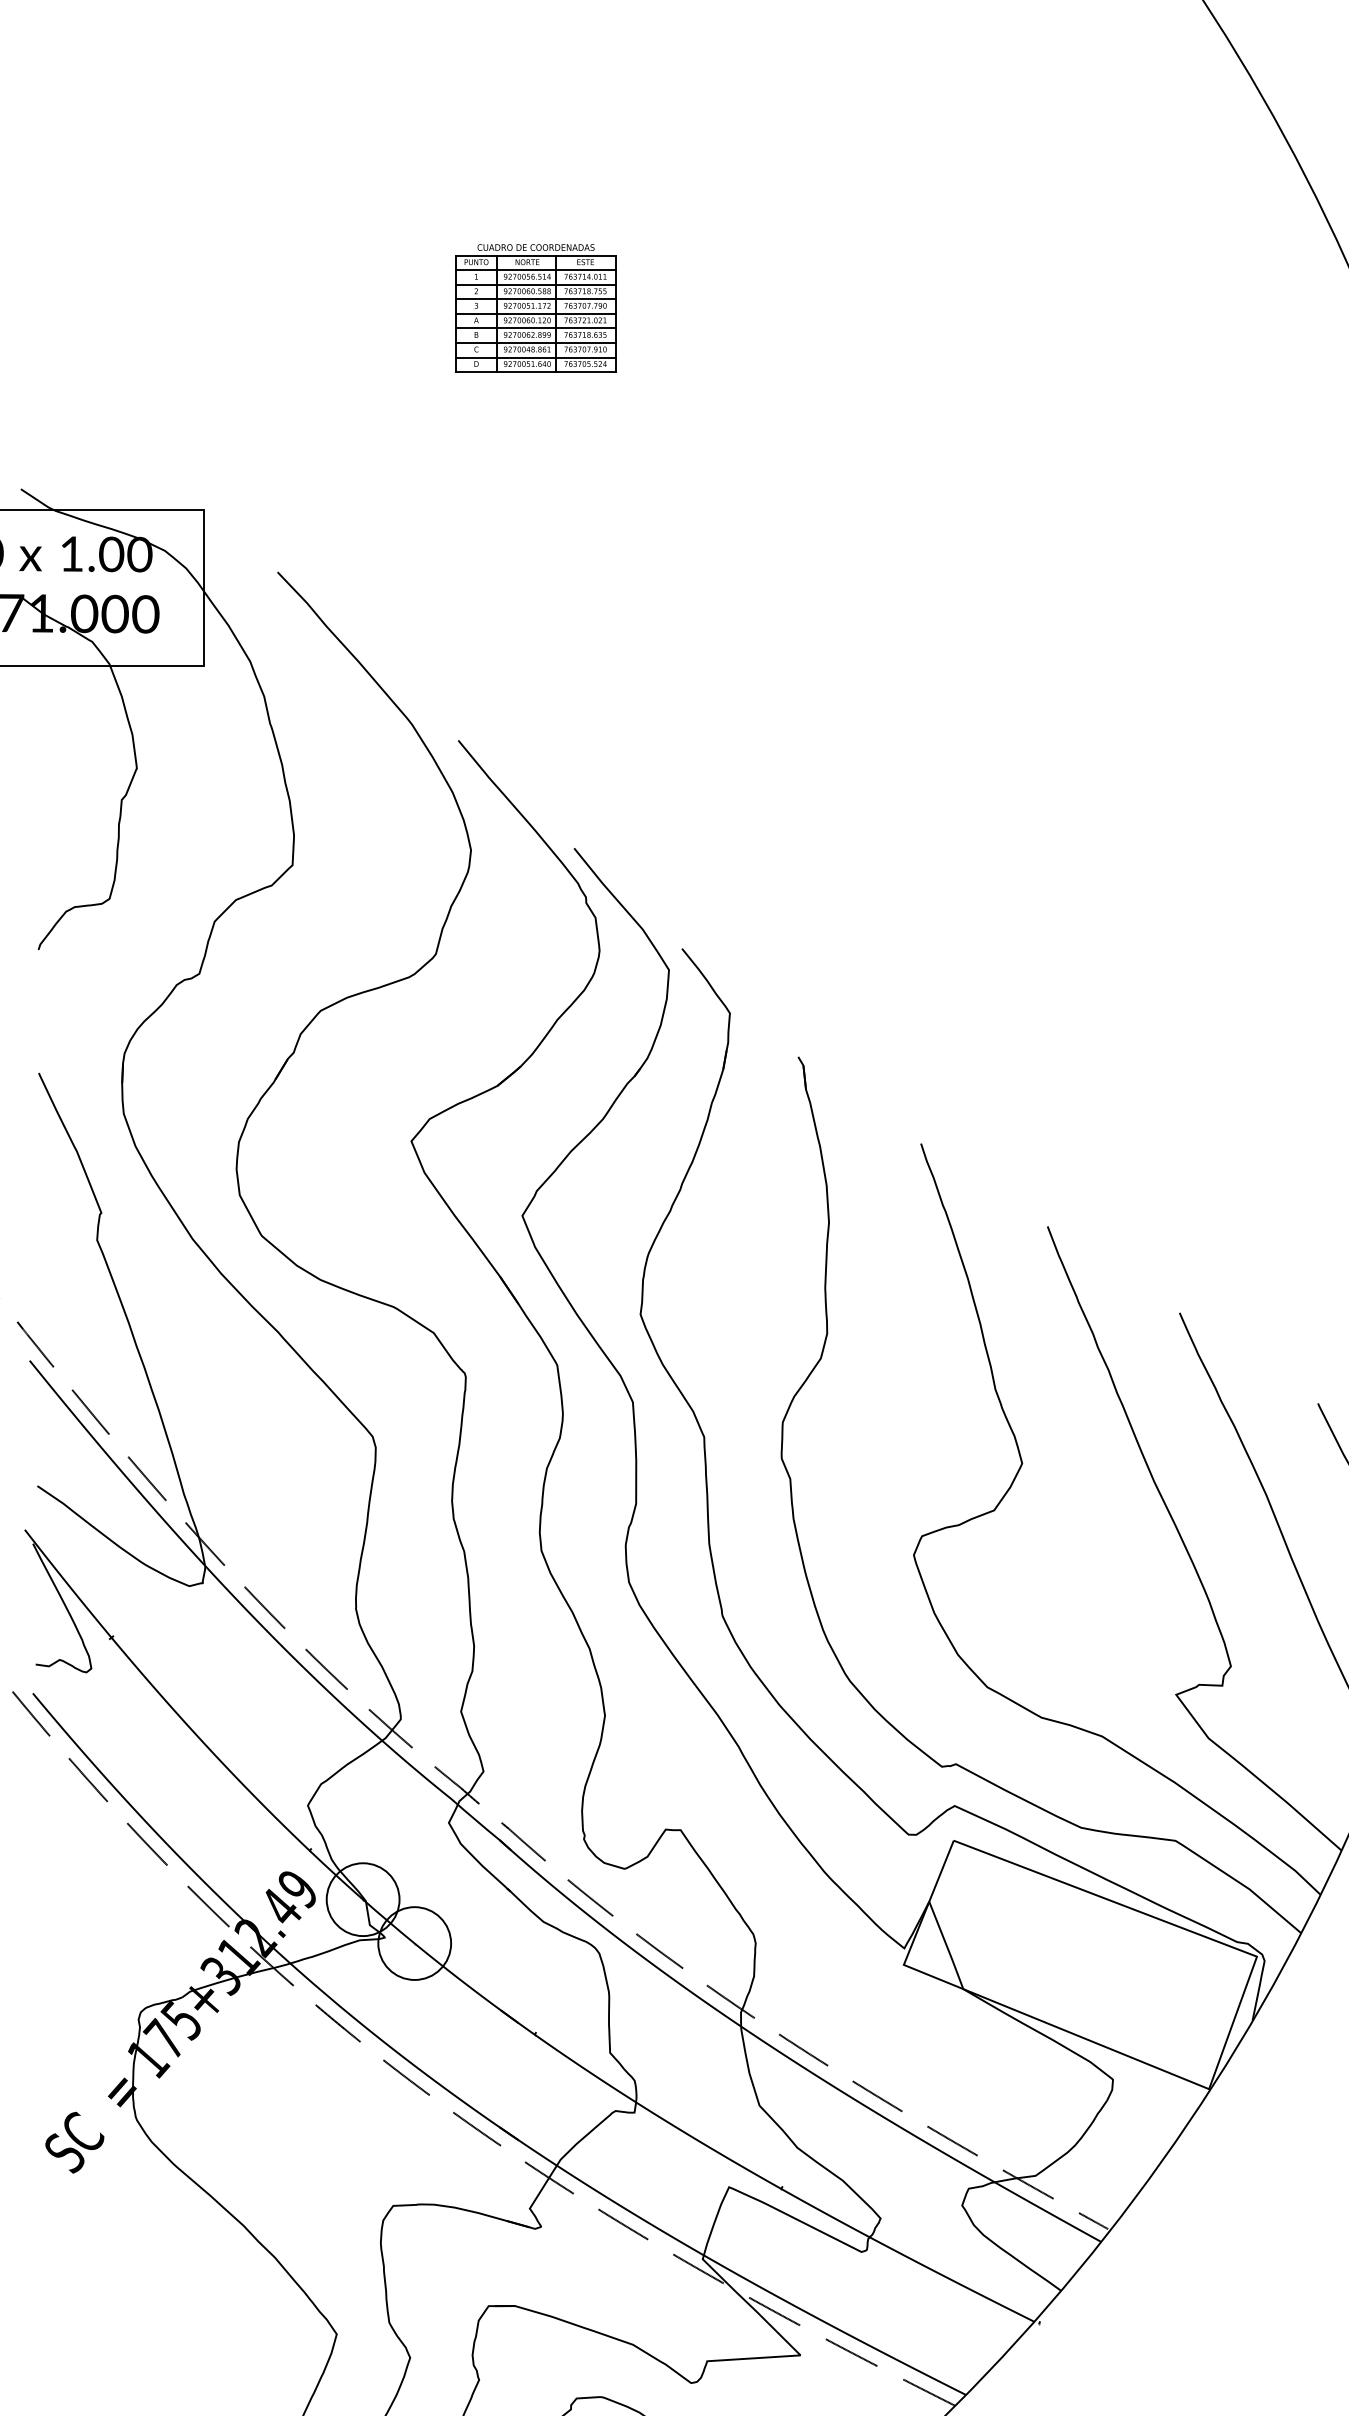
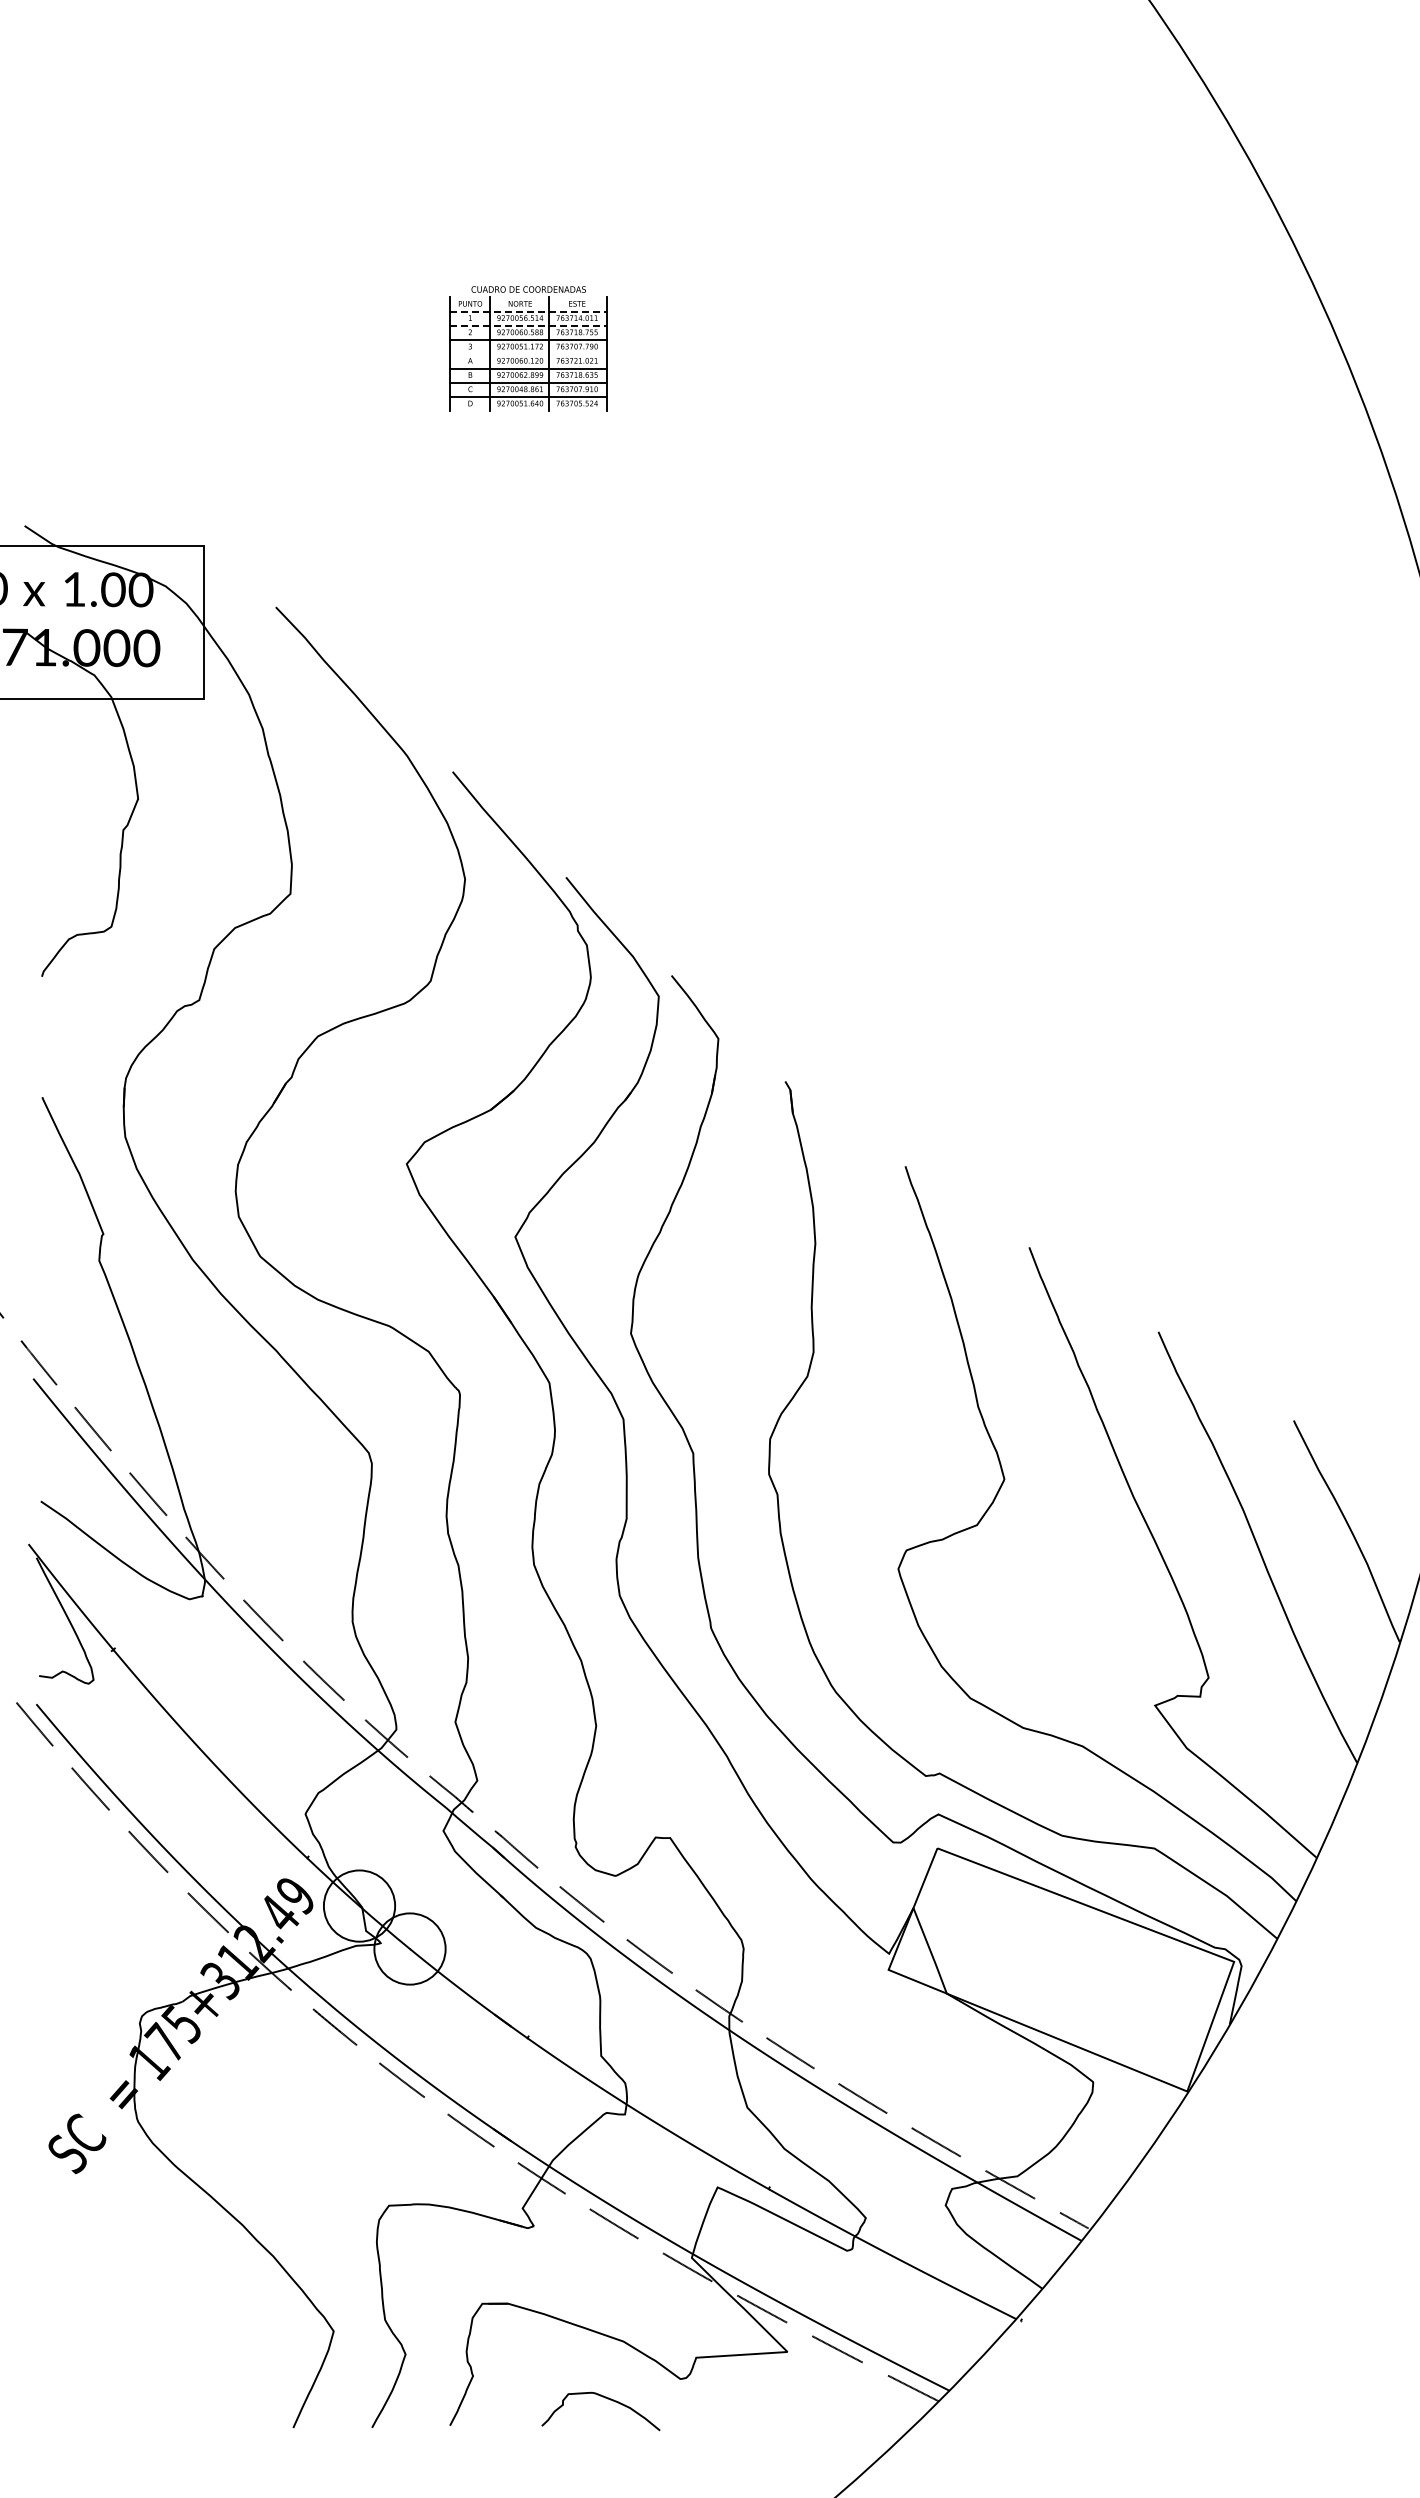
line: (535, 255) -> (528, 297), removed
line: (536, 270) -> (529, 311), solid -> dashed
line: (536, 284) -> (529, 325), solid -> dashed
line: (535, 313) -> (528, 354), removed
line: (535, 372) -> (528, 411), removed

